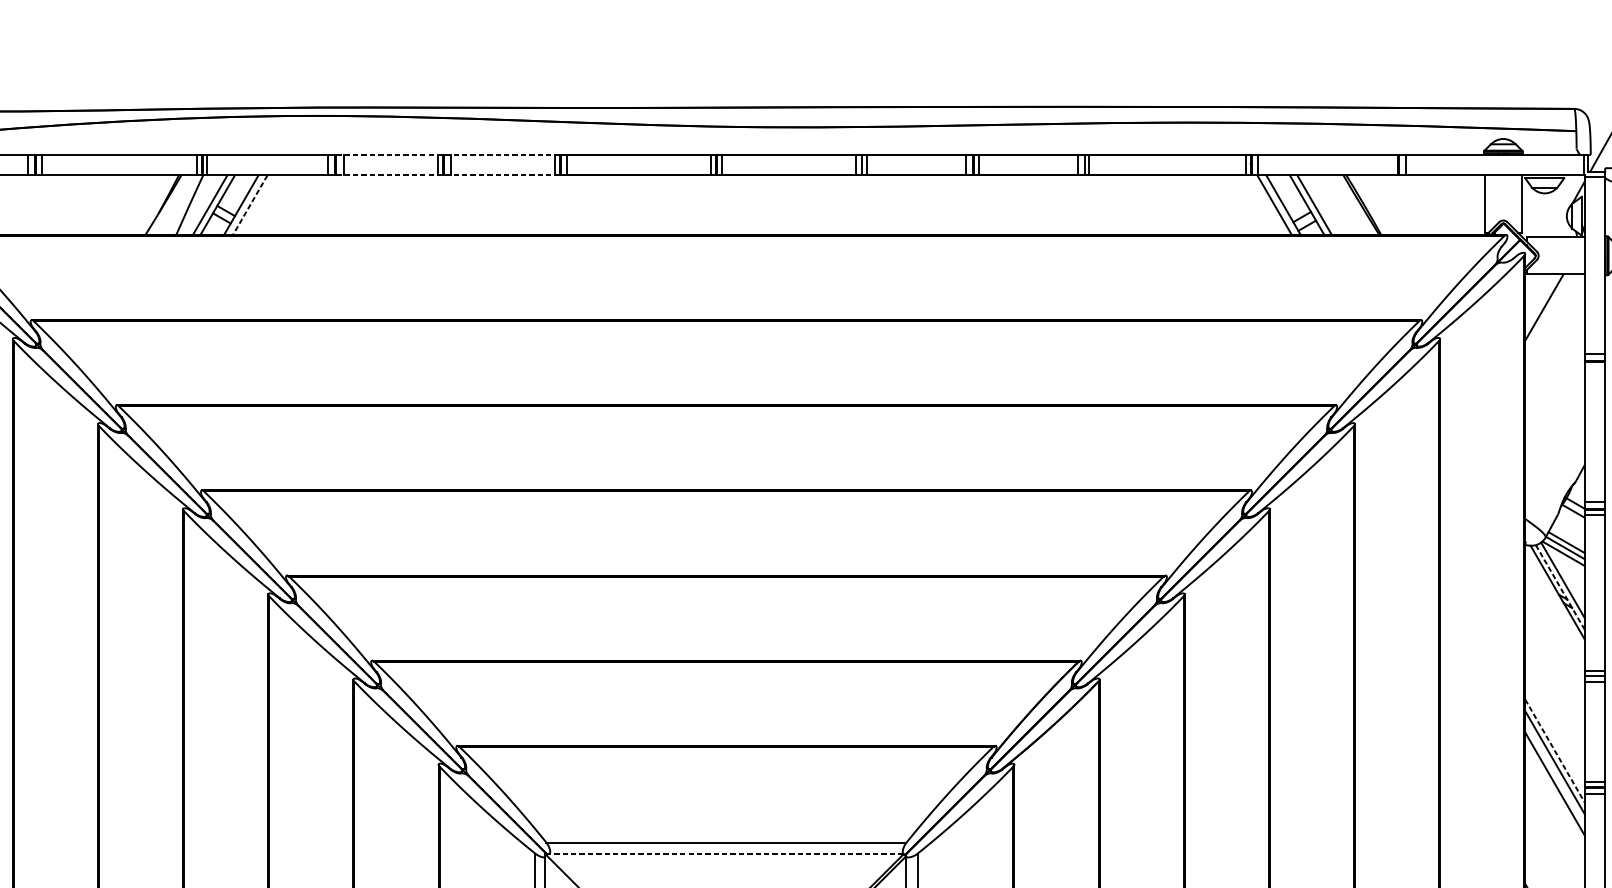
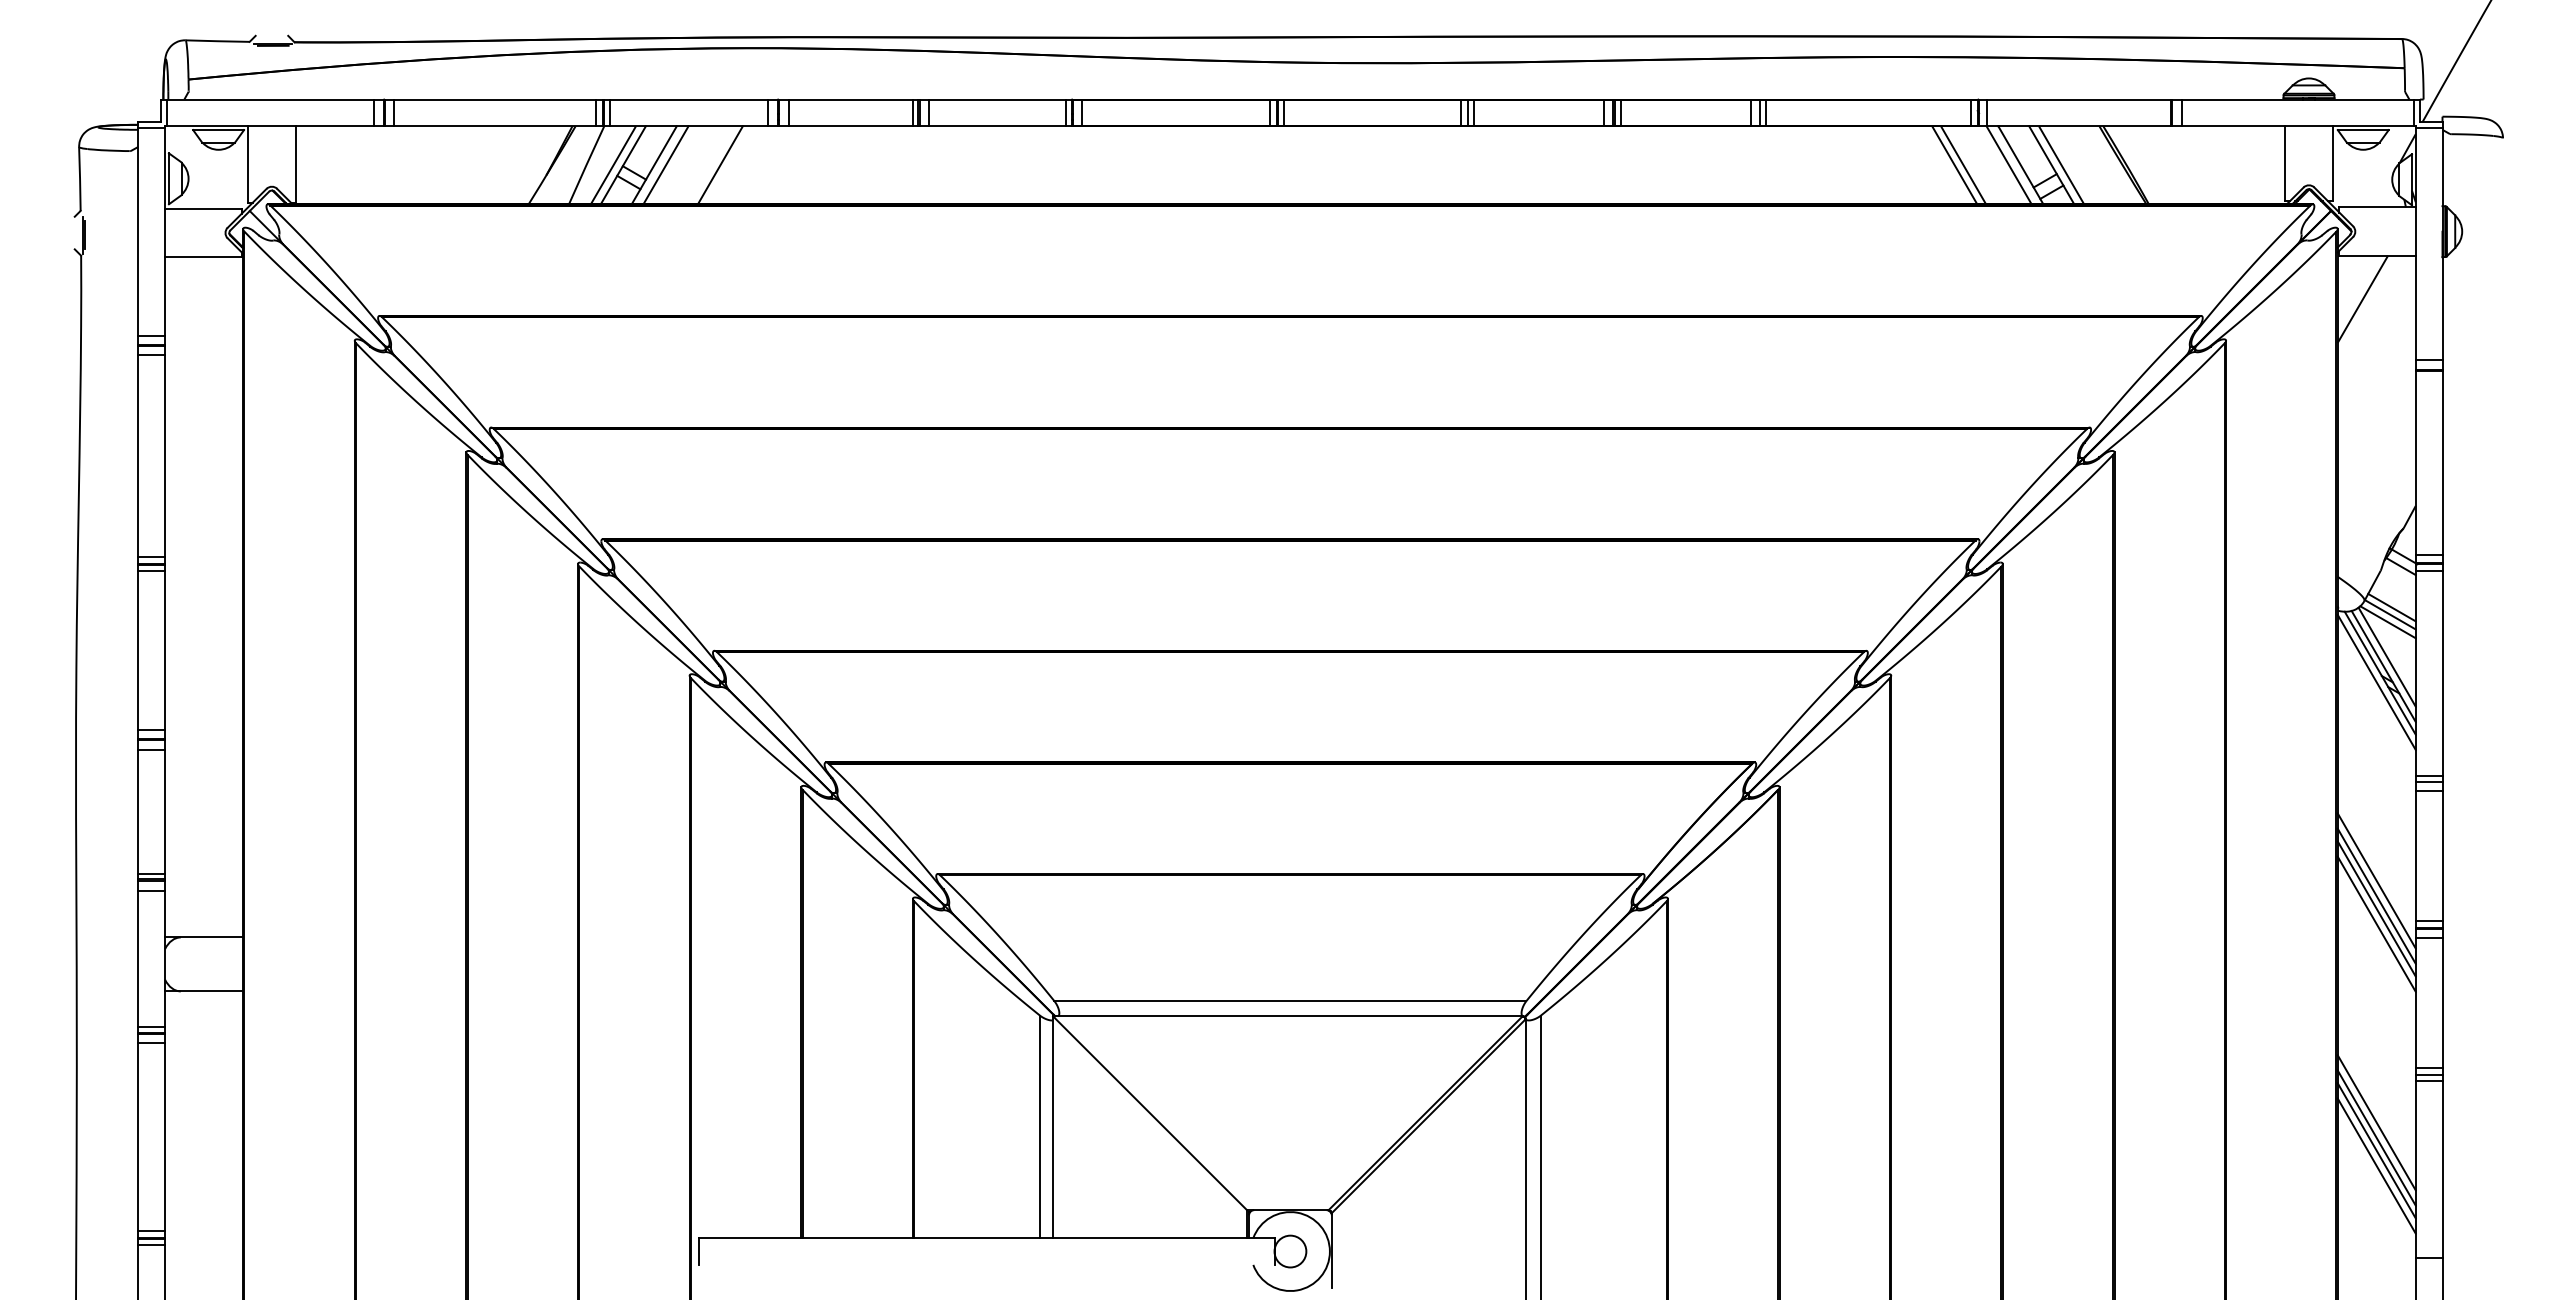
line: (448, 155) -> (925, 99), dashed -> solid
line: (448, 175) -> (925, 126), dashed -> solid
line: (249, 205) -> (665, 165), dashed -> solid
line: (291, 205) -> (719, 165), added
line: (1232, 205) -> (1954, 165), added
line: (1239, 205) -> (1963, 165), added
line: (1560, 587) -> (2383, 666), dashed -> solid
line: (1554, 598) -> (2376, 681), added
line: (1555, 751) -> (2377, 881), dashed -> solid
line: (1554, 772) -> (2376, 908), added
line: (724, 854) -> (1287, 1016), dashed -> solid

